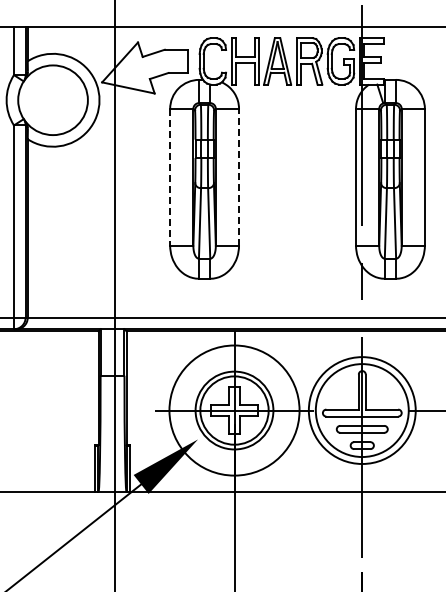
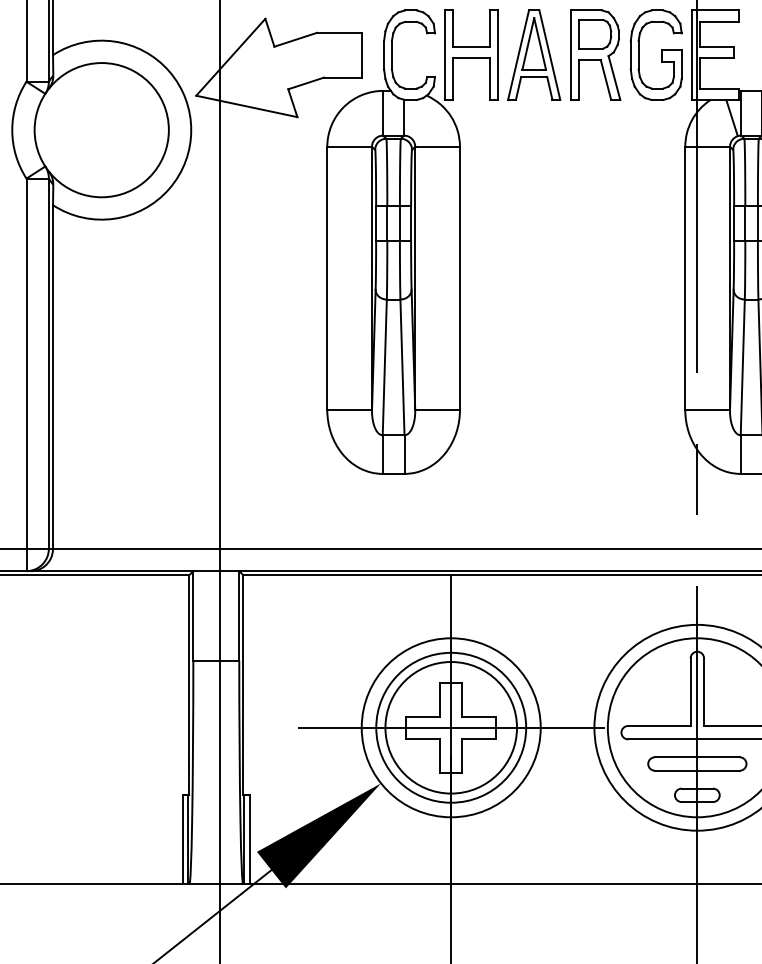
line: (239, 176) -> (460, 276), dashed -> solid
line: (170, 177) -> (327, 278), dashed -> solid
circle: (234, 410) -> (451, 727), size x0.71

